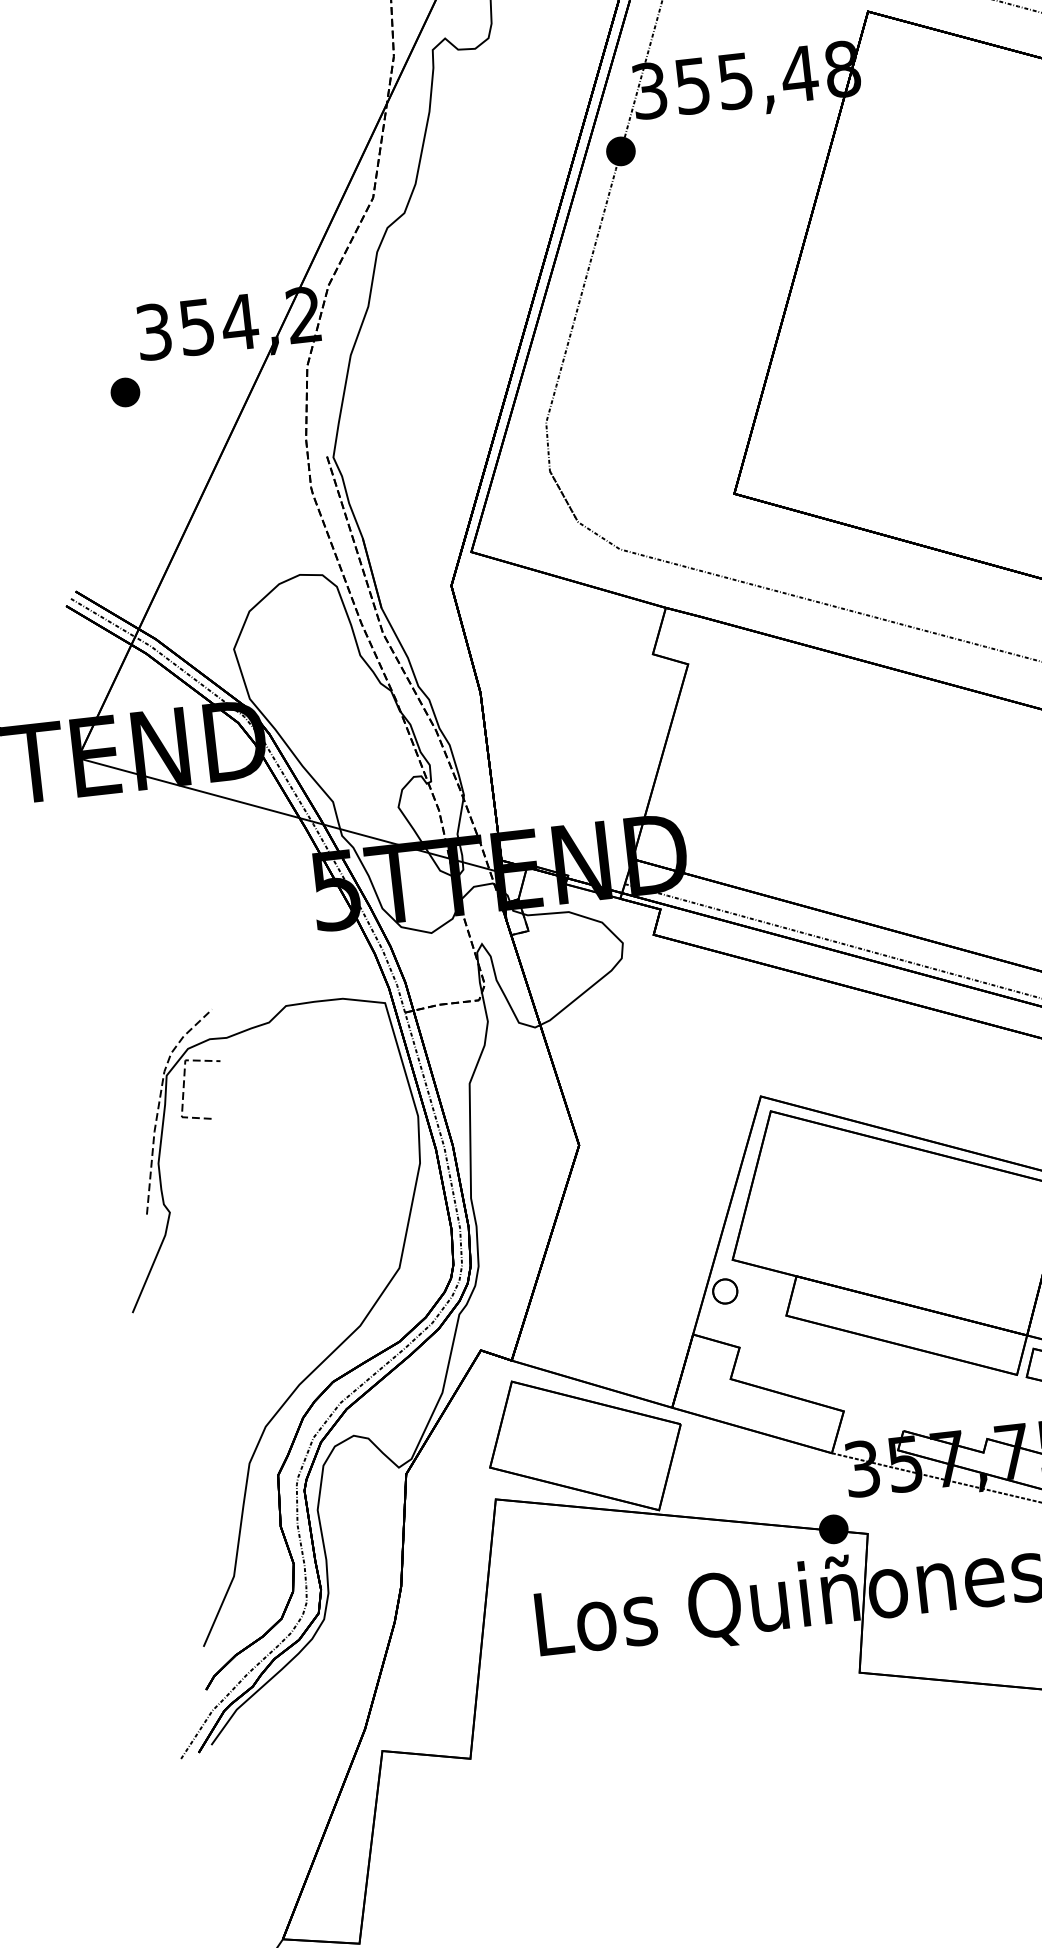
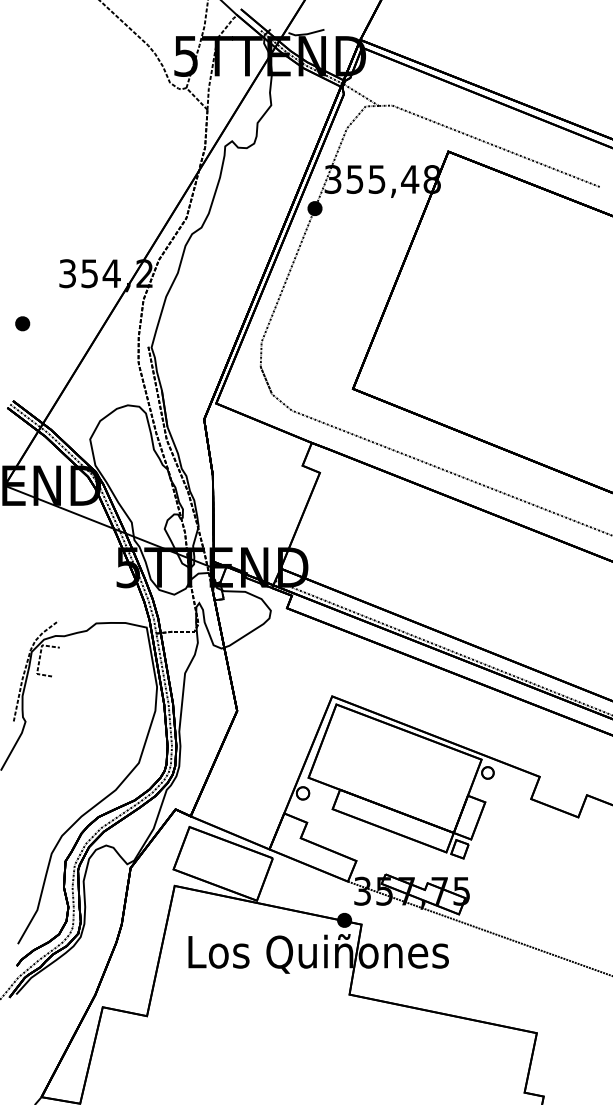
part: (125, 391) -> (22, 323), moved

